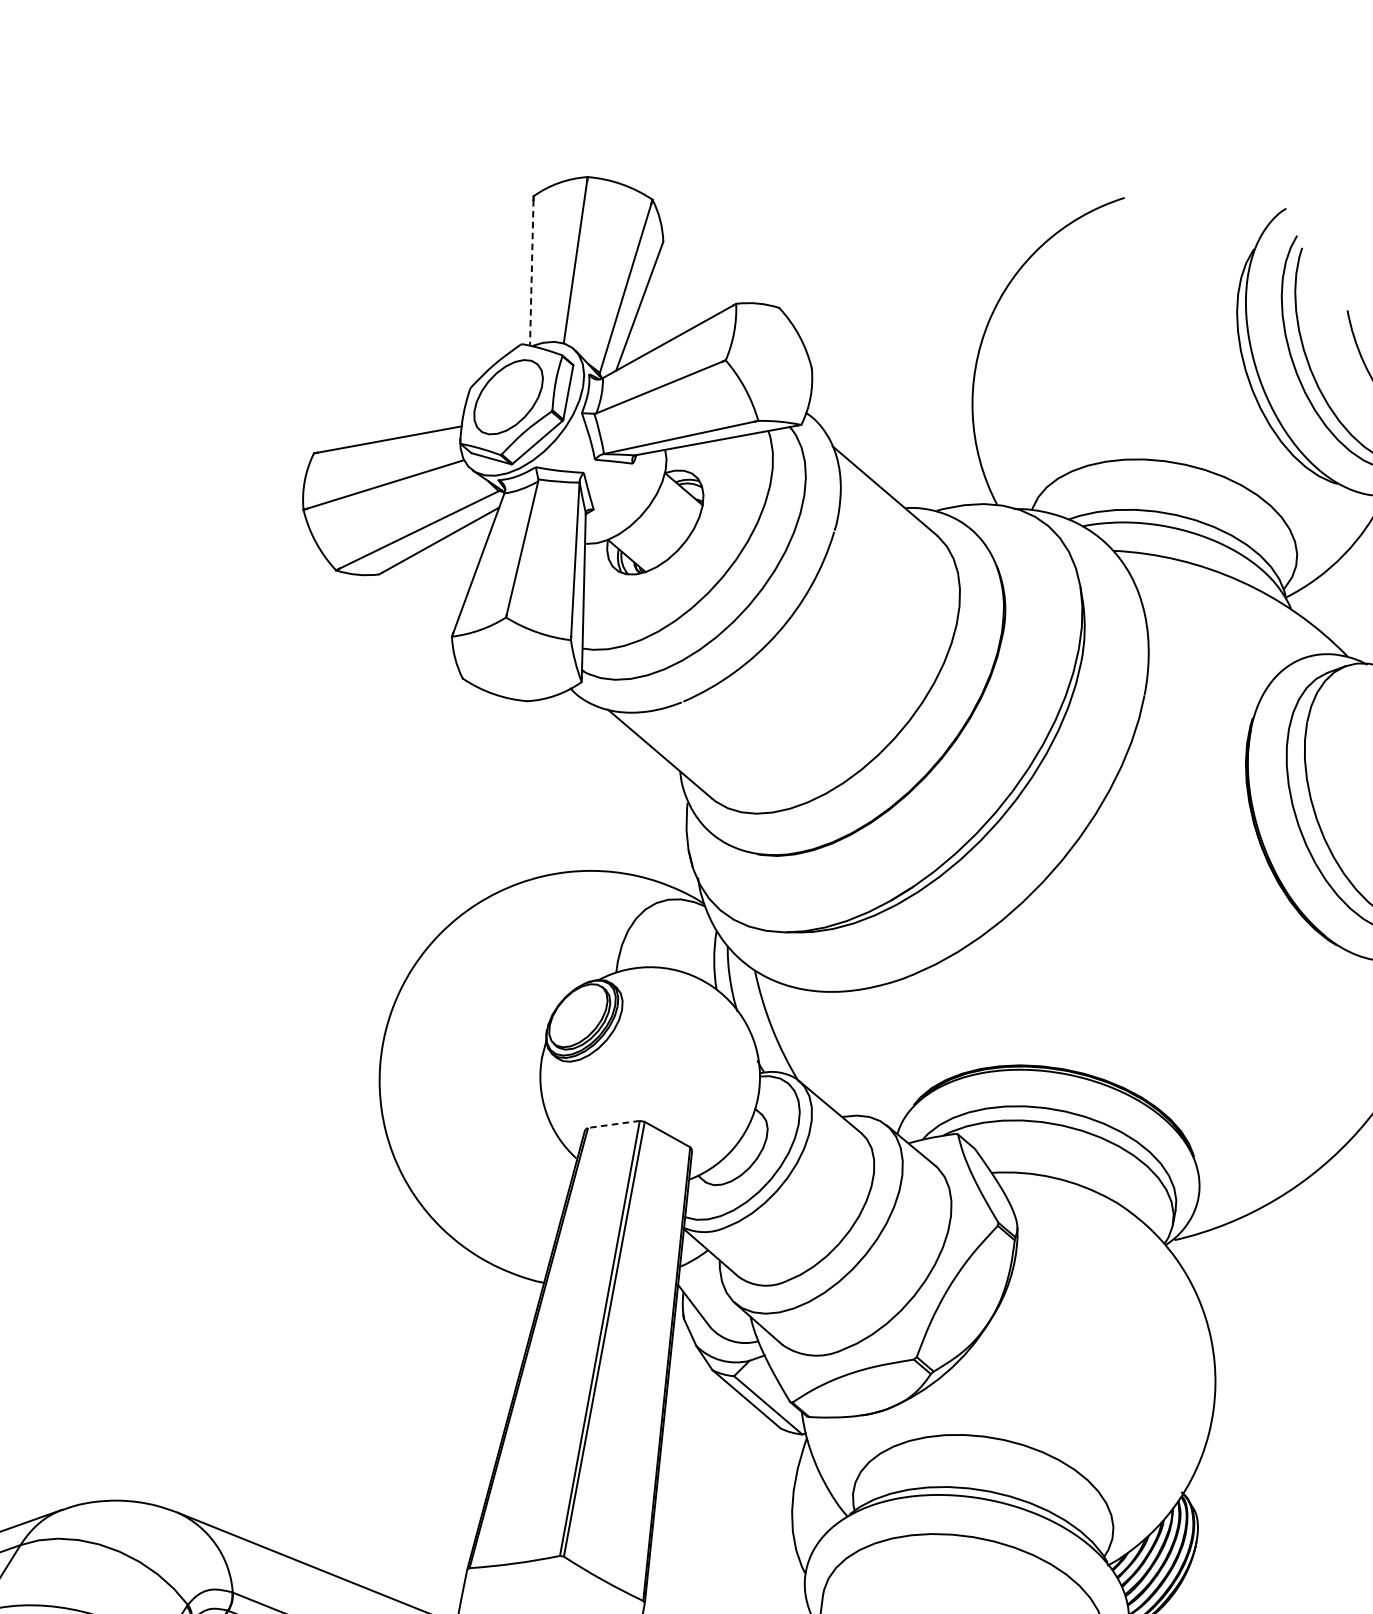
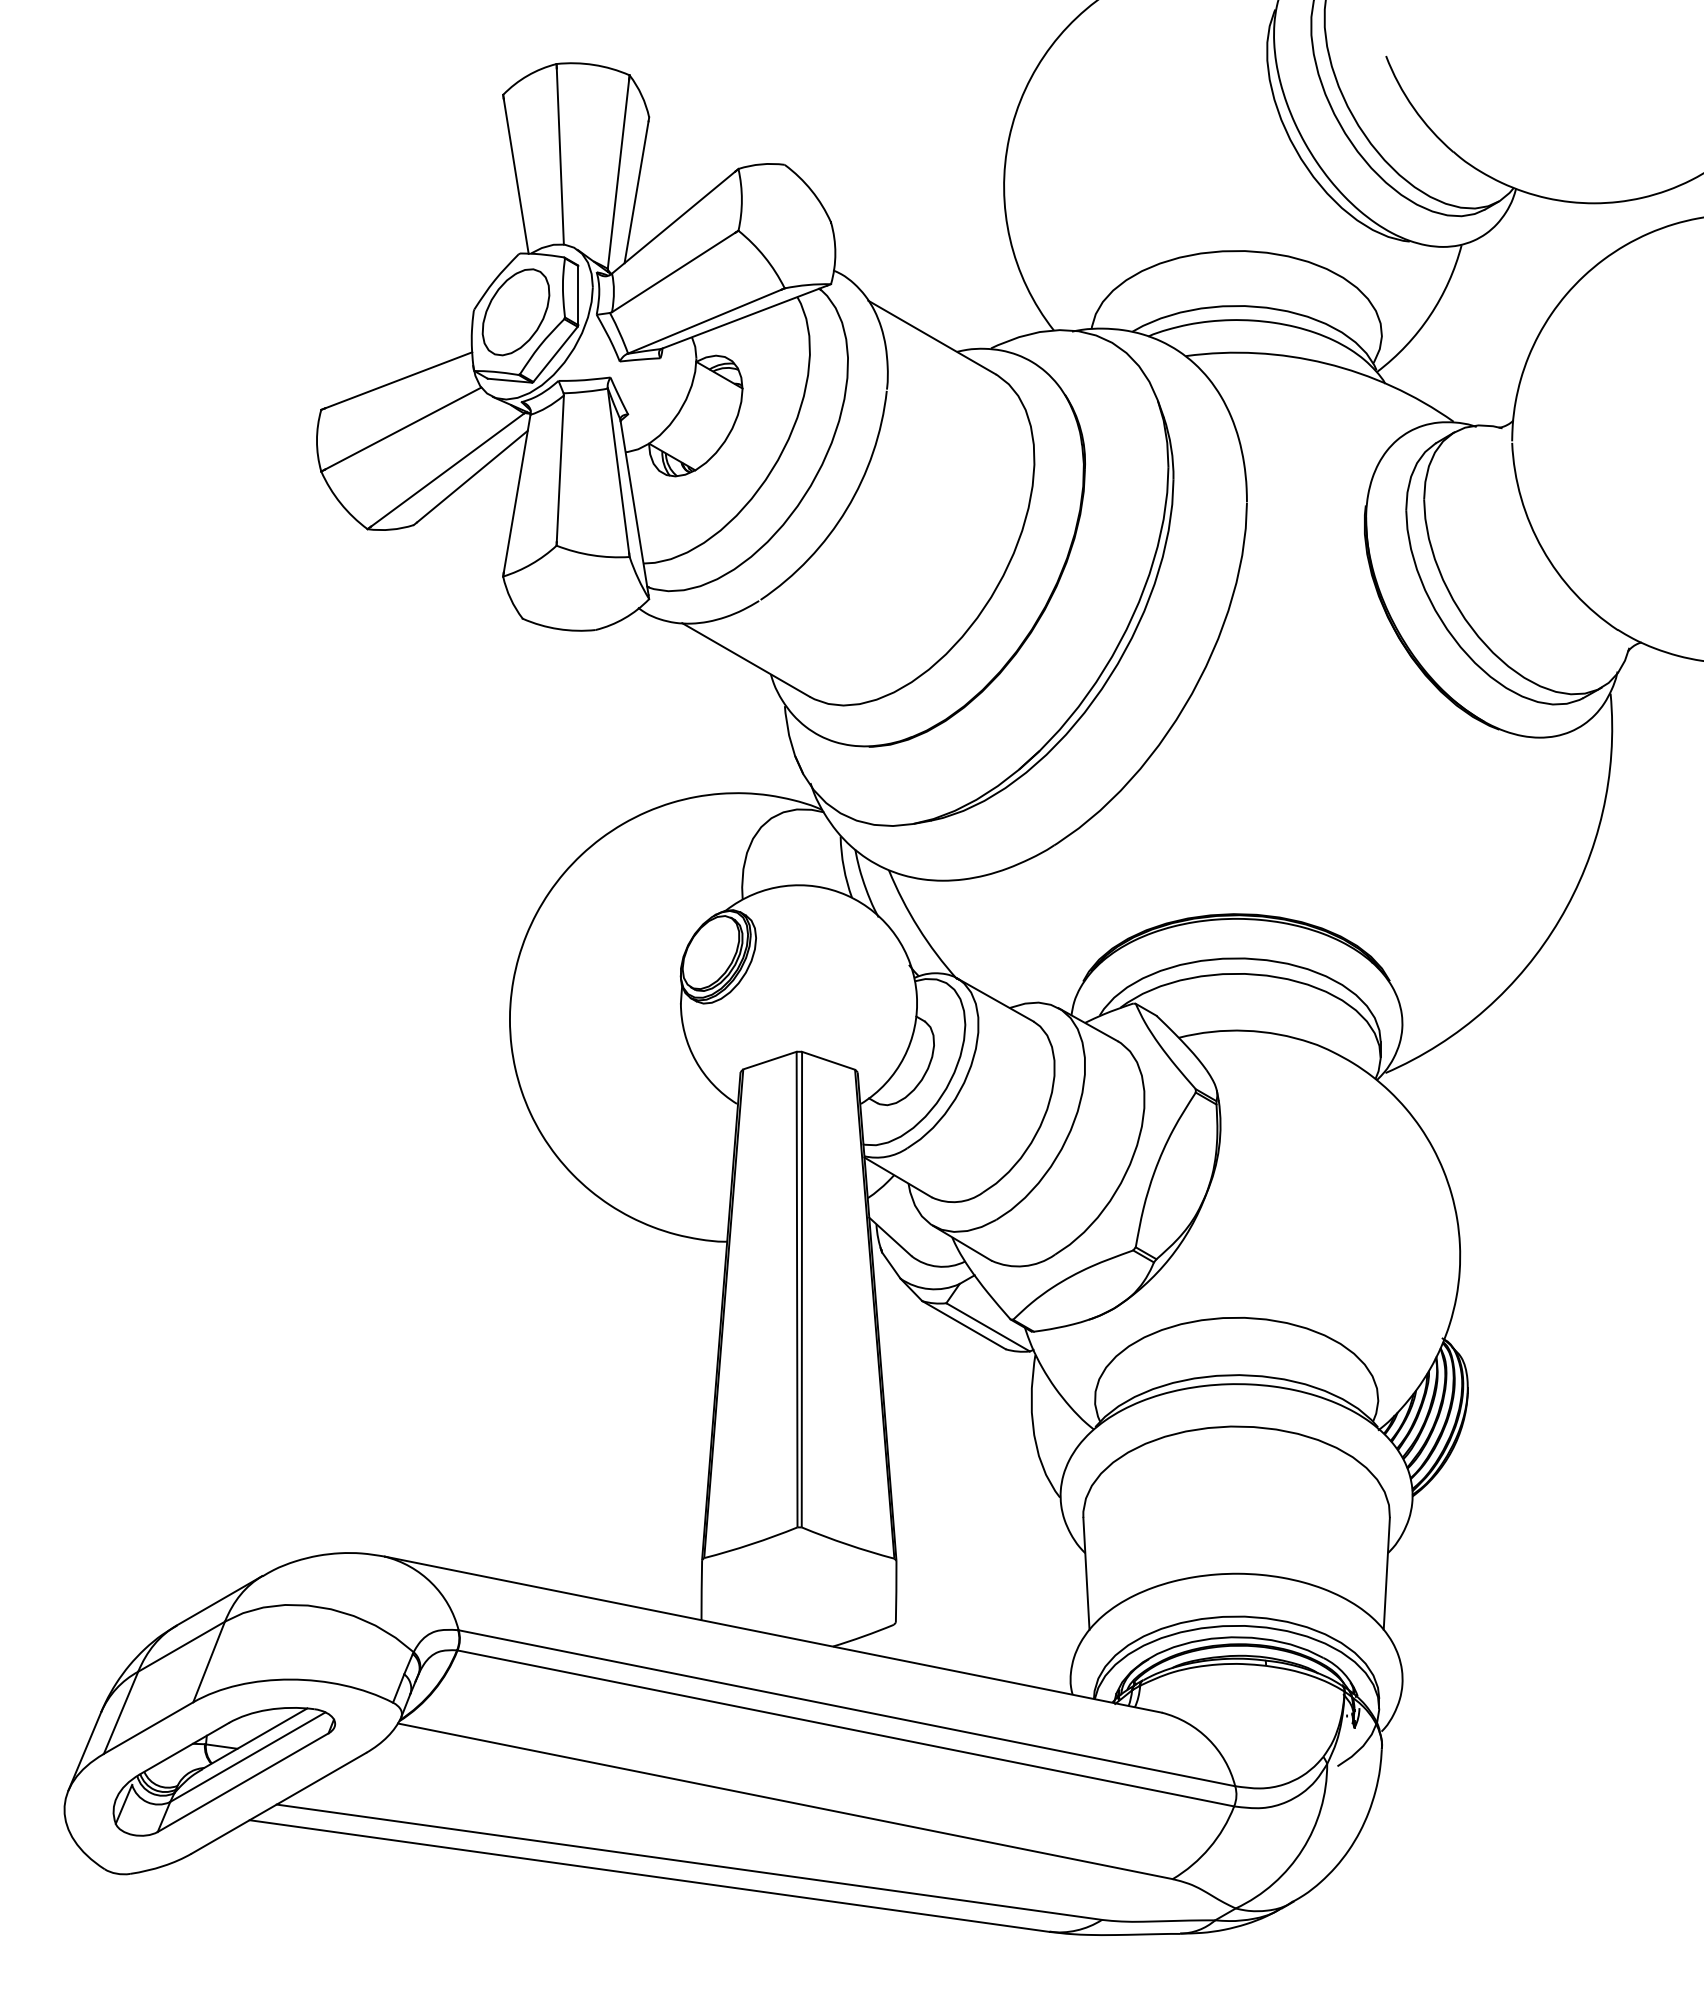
line: (532, 273) -> (516, 176), dashed -> solid
line: (613, 1124) -> (769, 1060), dashed -> solid

